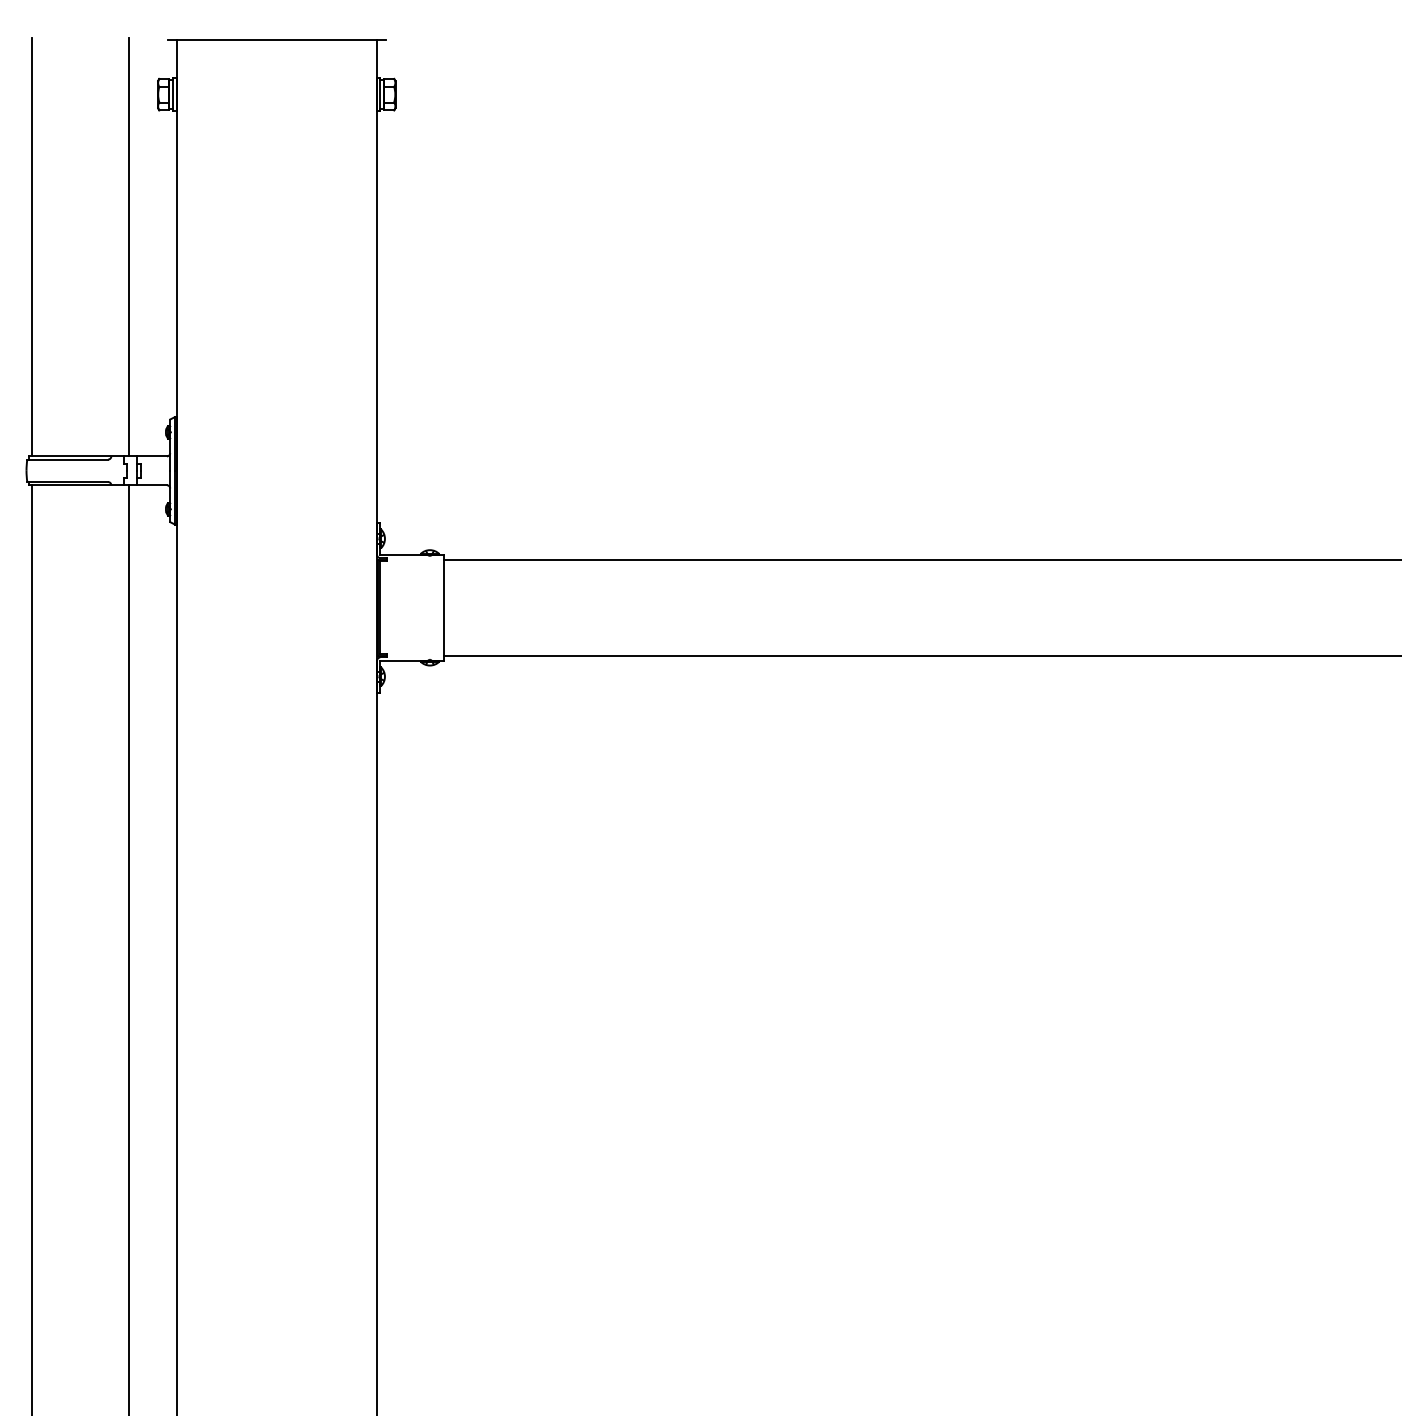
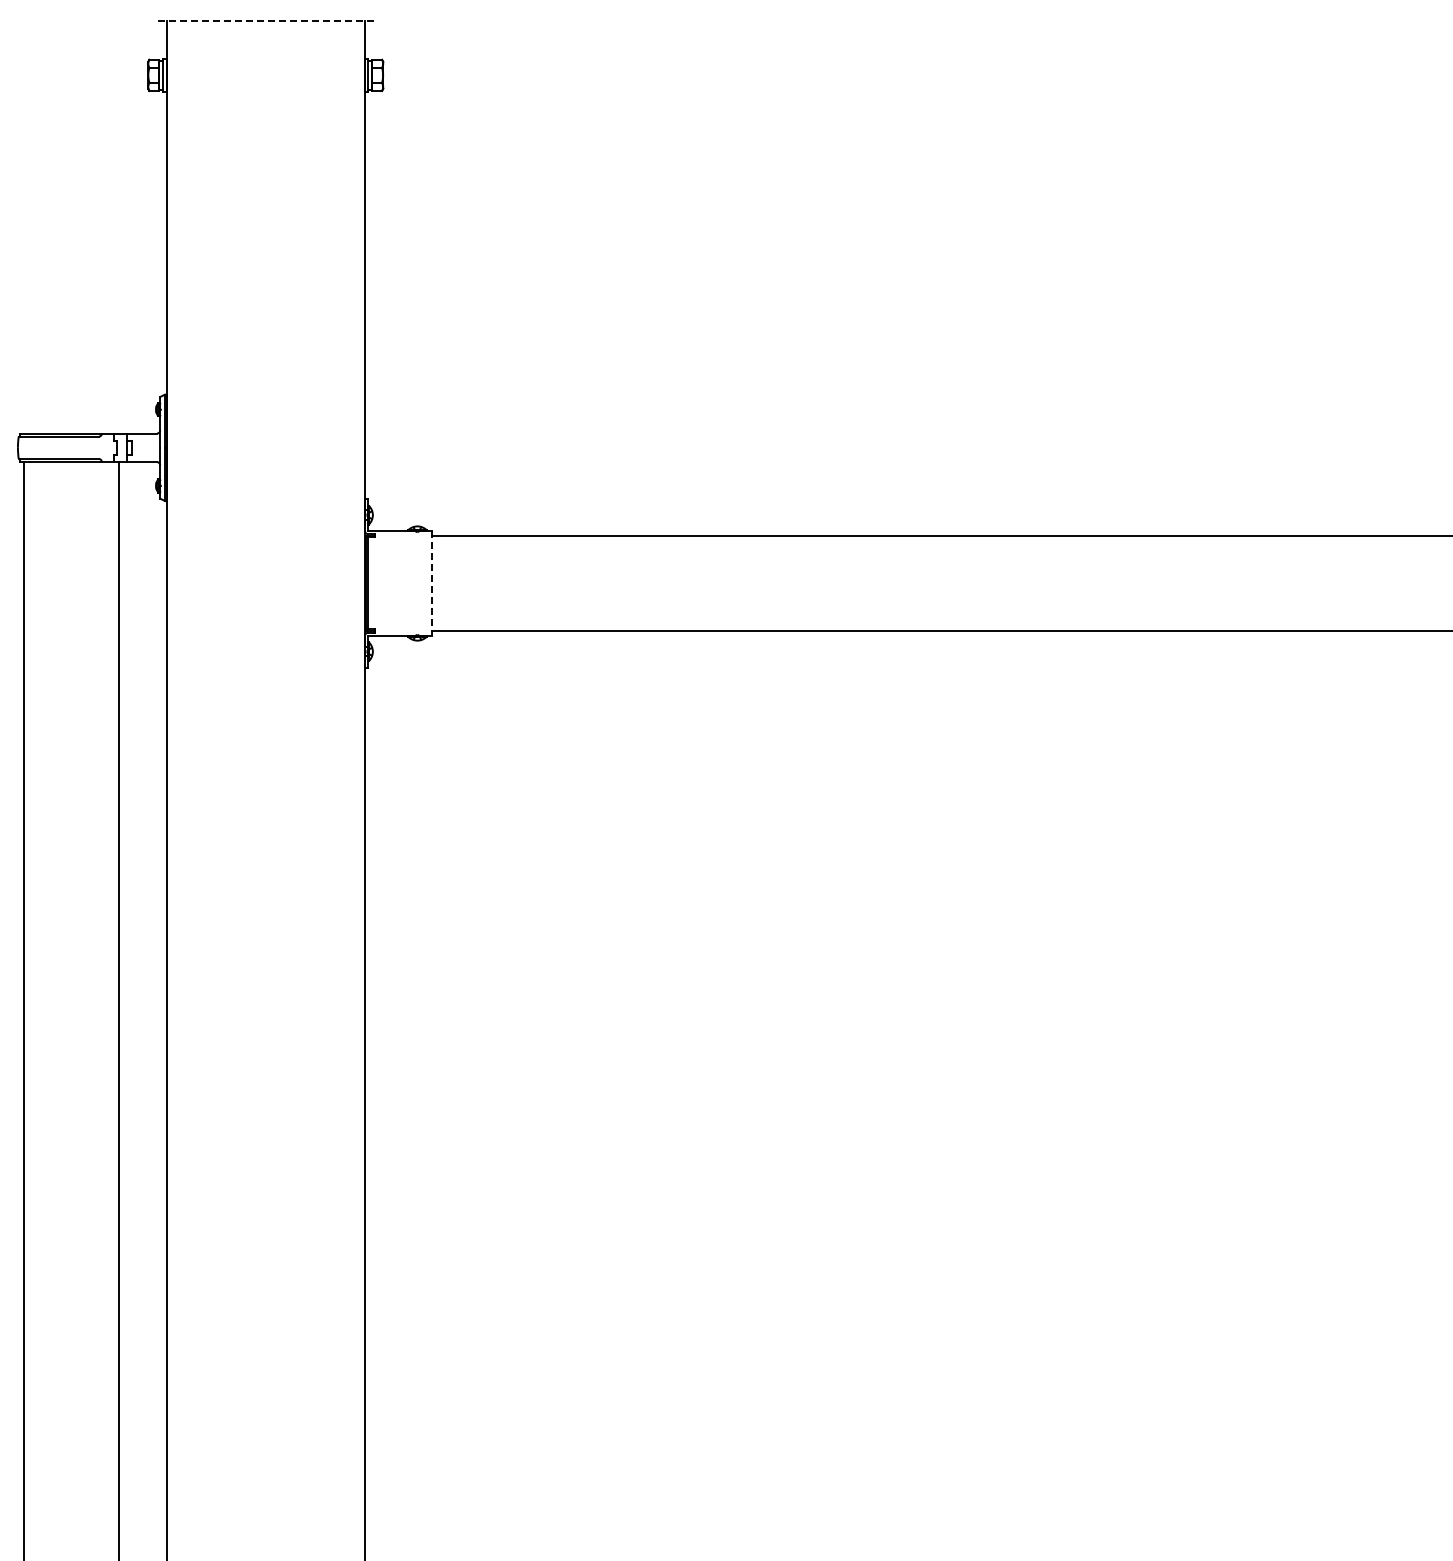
line: (276, 40) -> (265, 21), solid -> dashed
line: (32, 247) -> (23, 226), removed
line: (128, 247) -> (118, 226), removed
line: (444, 607) -> (431, 583), solid -> dashed

